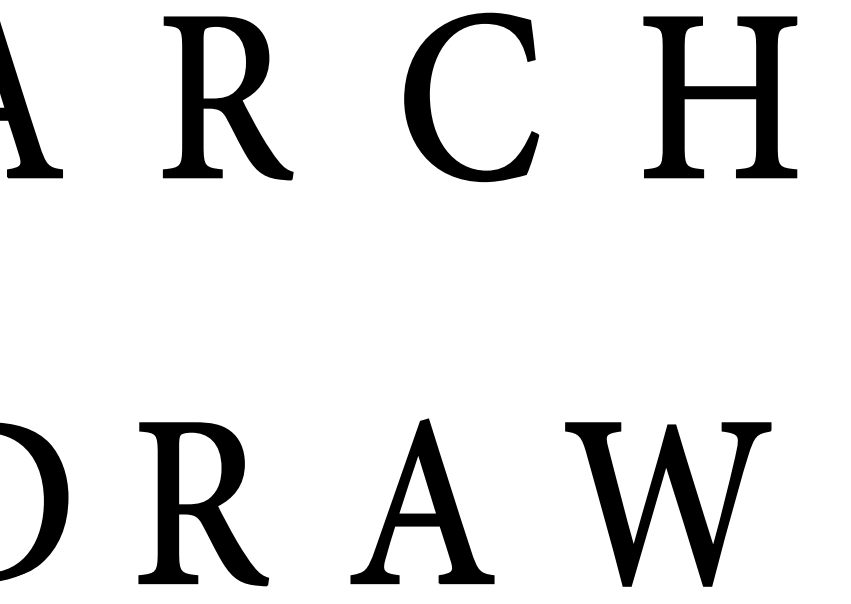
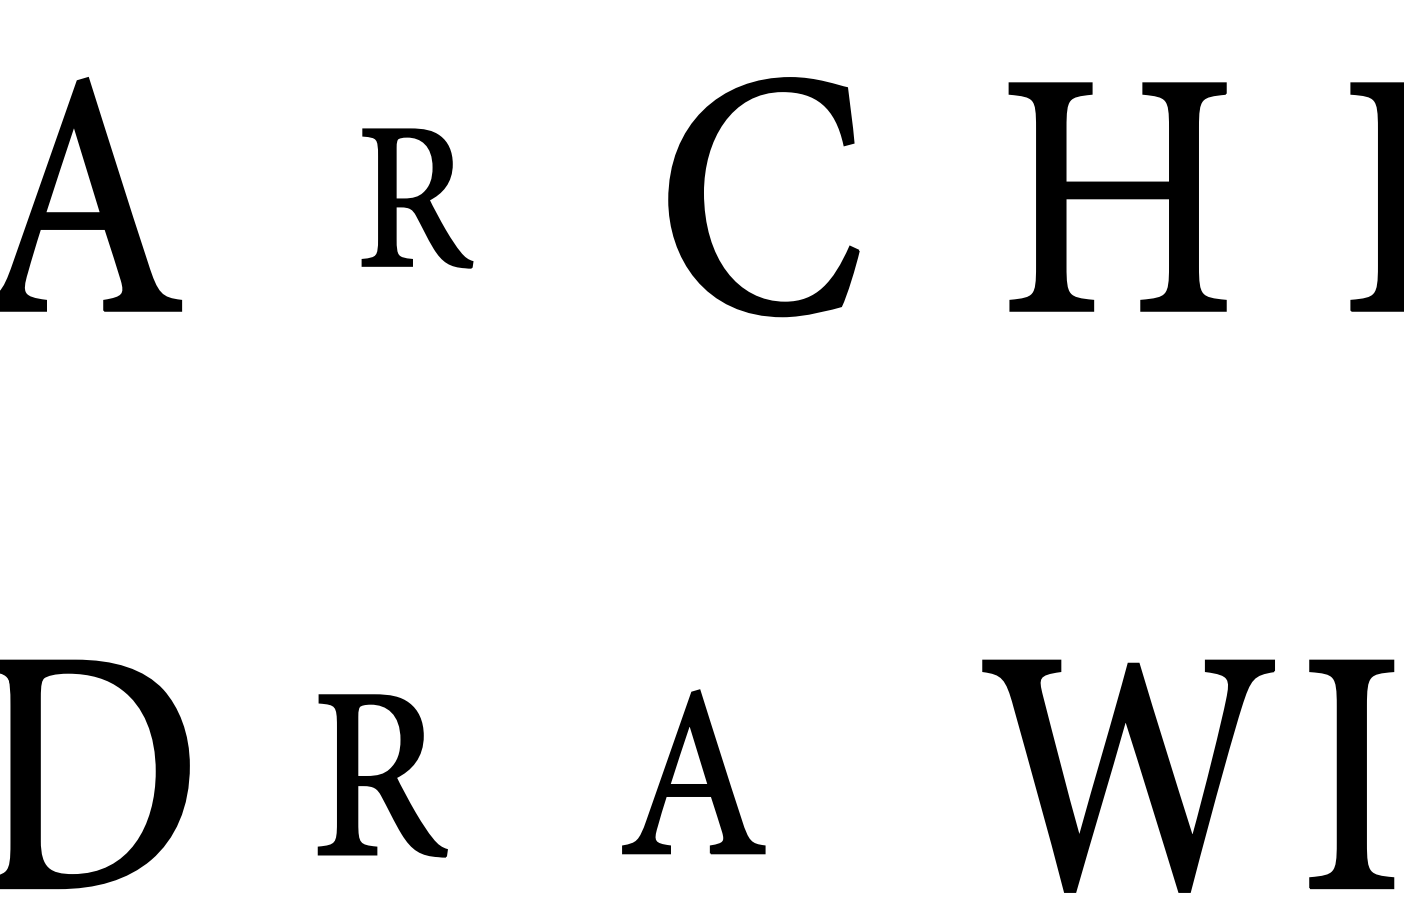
part: (228, 98) -> (417, 198), size x0.6
part: (676, 500) -> (1140, 770), moved
part: (422, 501) -> (693, 771), size x0.7
part: (203, 503) -> (382, 775), size x0.7

